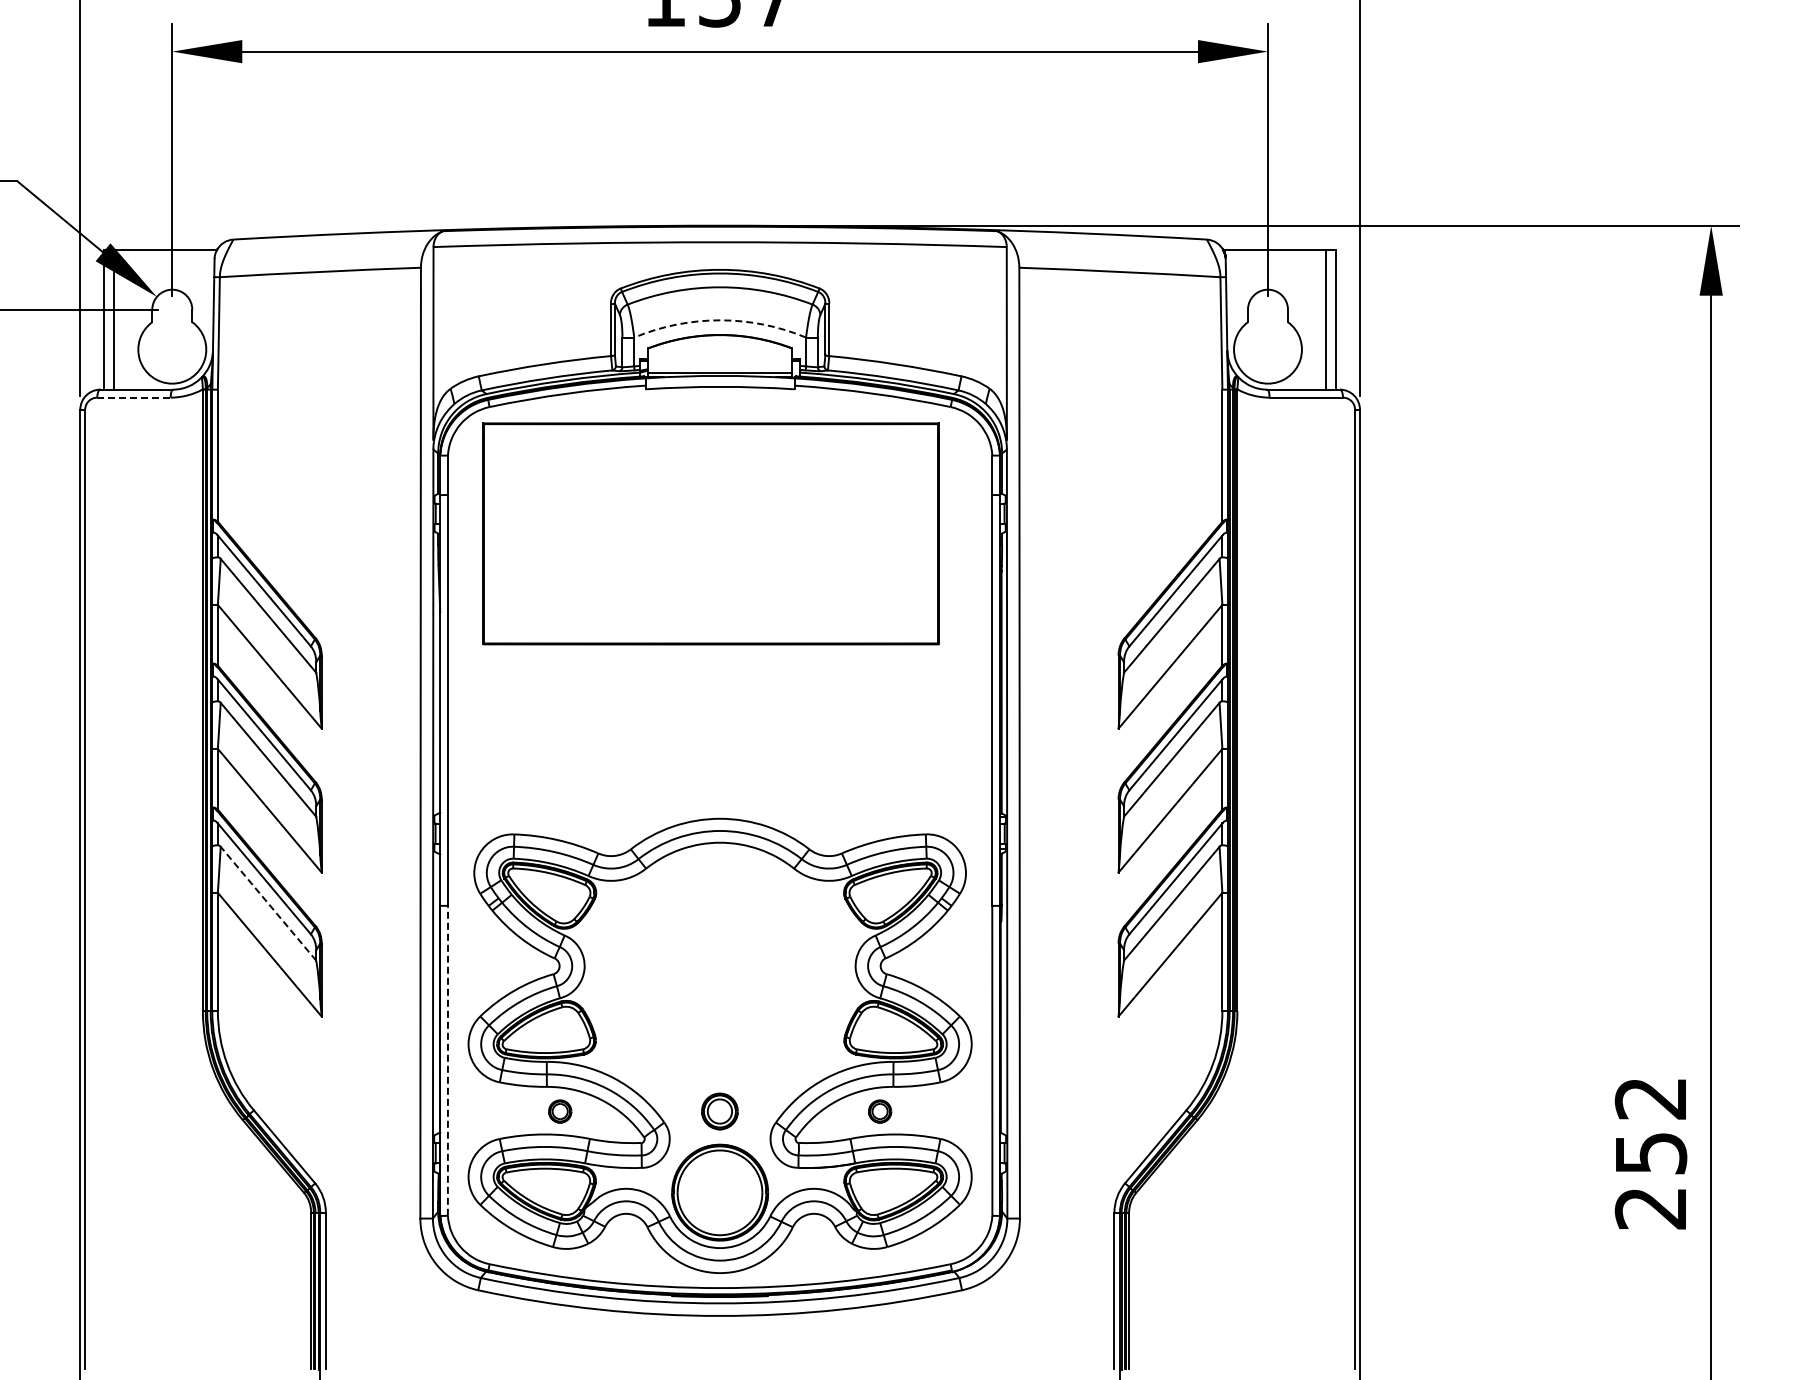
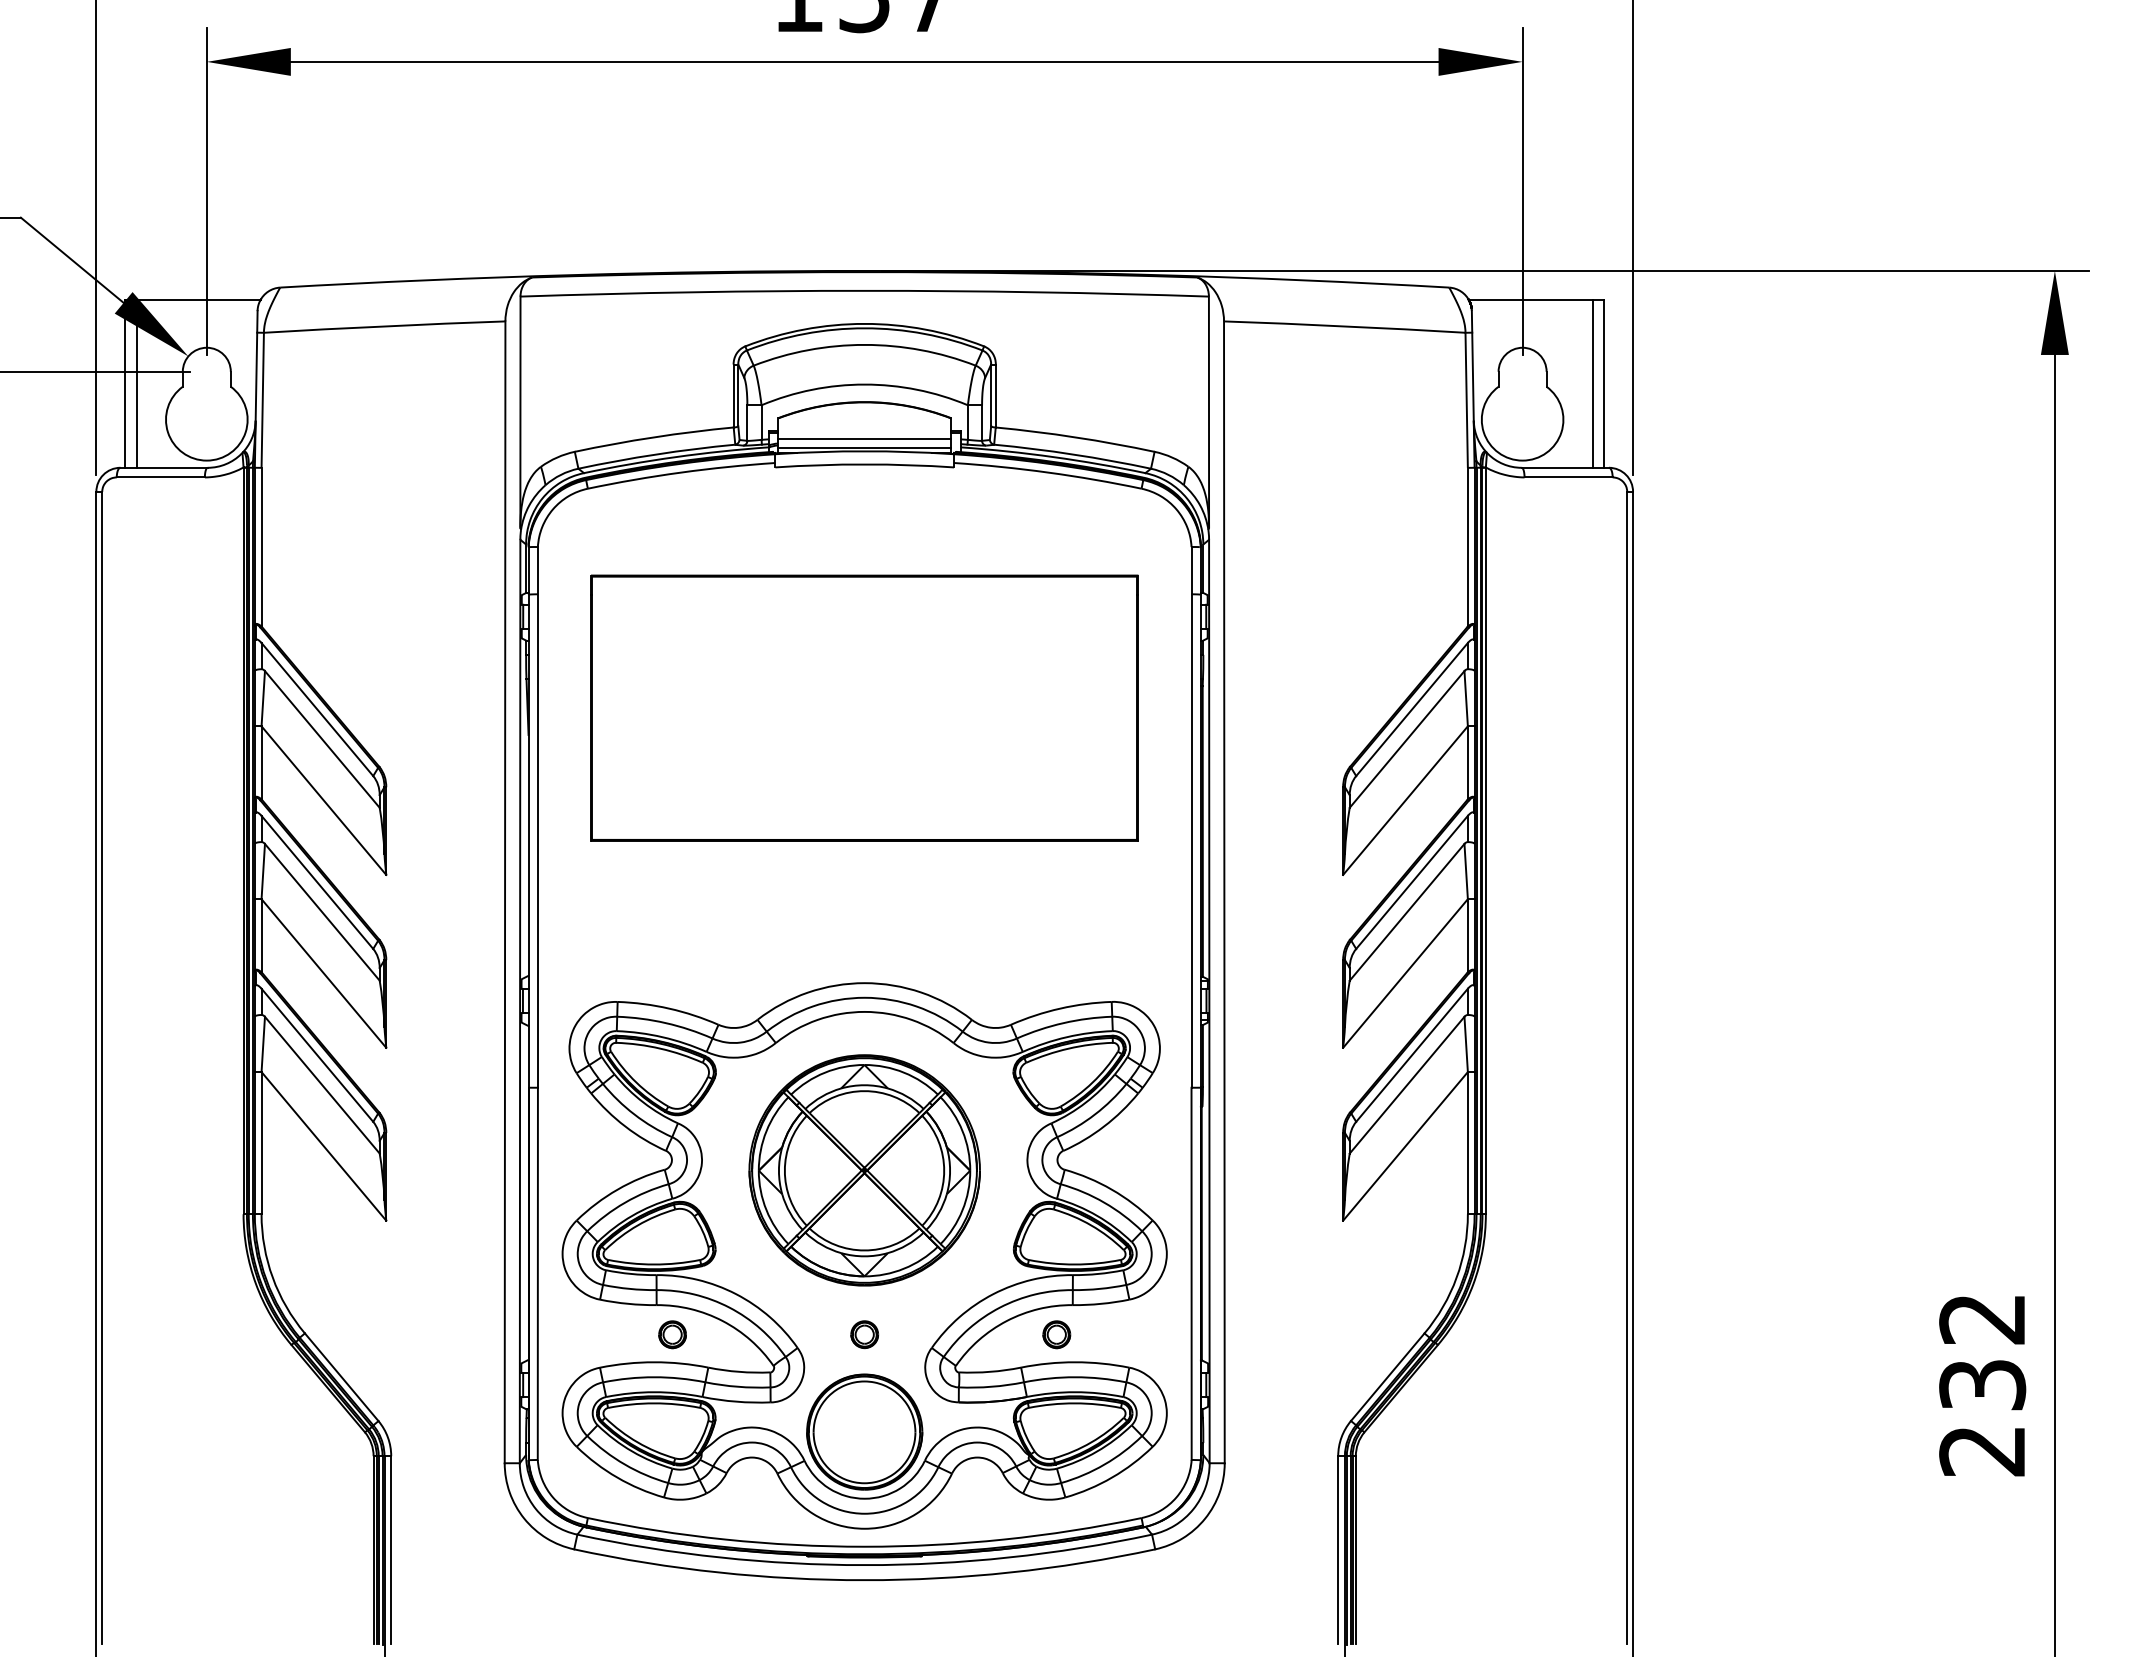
arc: (720, 320) -> (865, 384), dashed -> solid
line: (720, 365) -> (865, 438), added
line: (134, 397) -> (161, 477), dashed -> solid
part: (710, 533) -> (863, 707), moved
line: (268, 903) -> (322, 1084), dashed -> solid
part: (720, 974) -> (865, 1170), added
line: (447, 1060) -> (537, 1273), dashed -> solid
part: (720, 1111) -> (865, 1334), size x0.62
text: (1650, 1153) -> (1981, 1385), 252 -> 232

